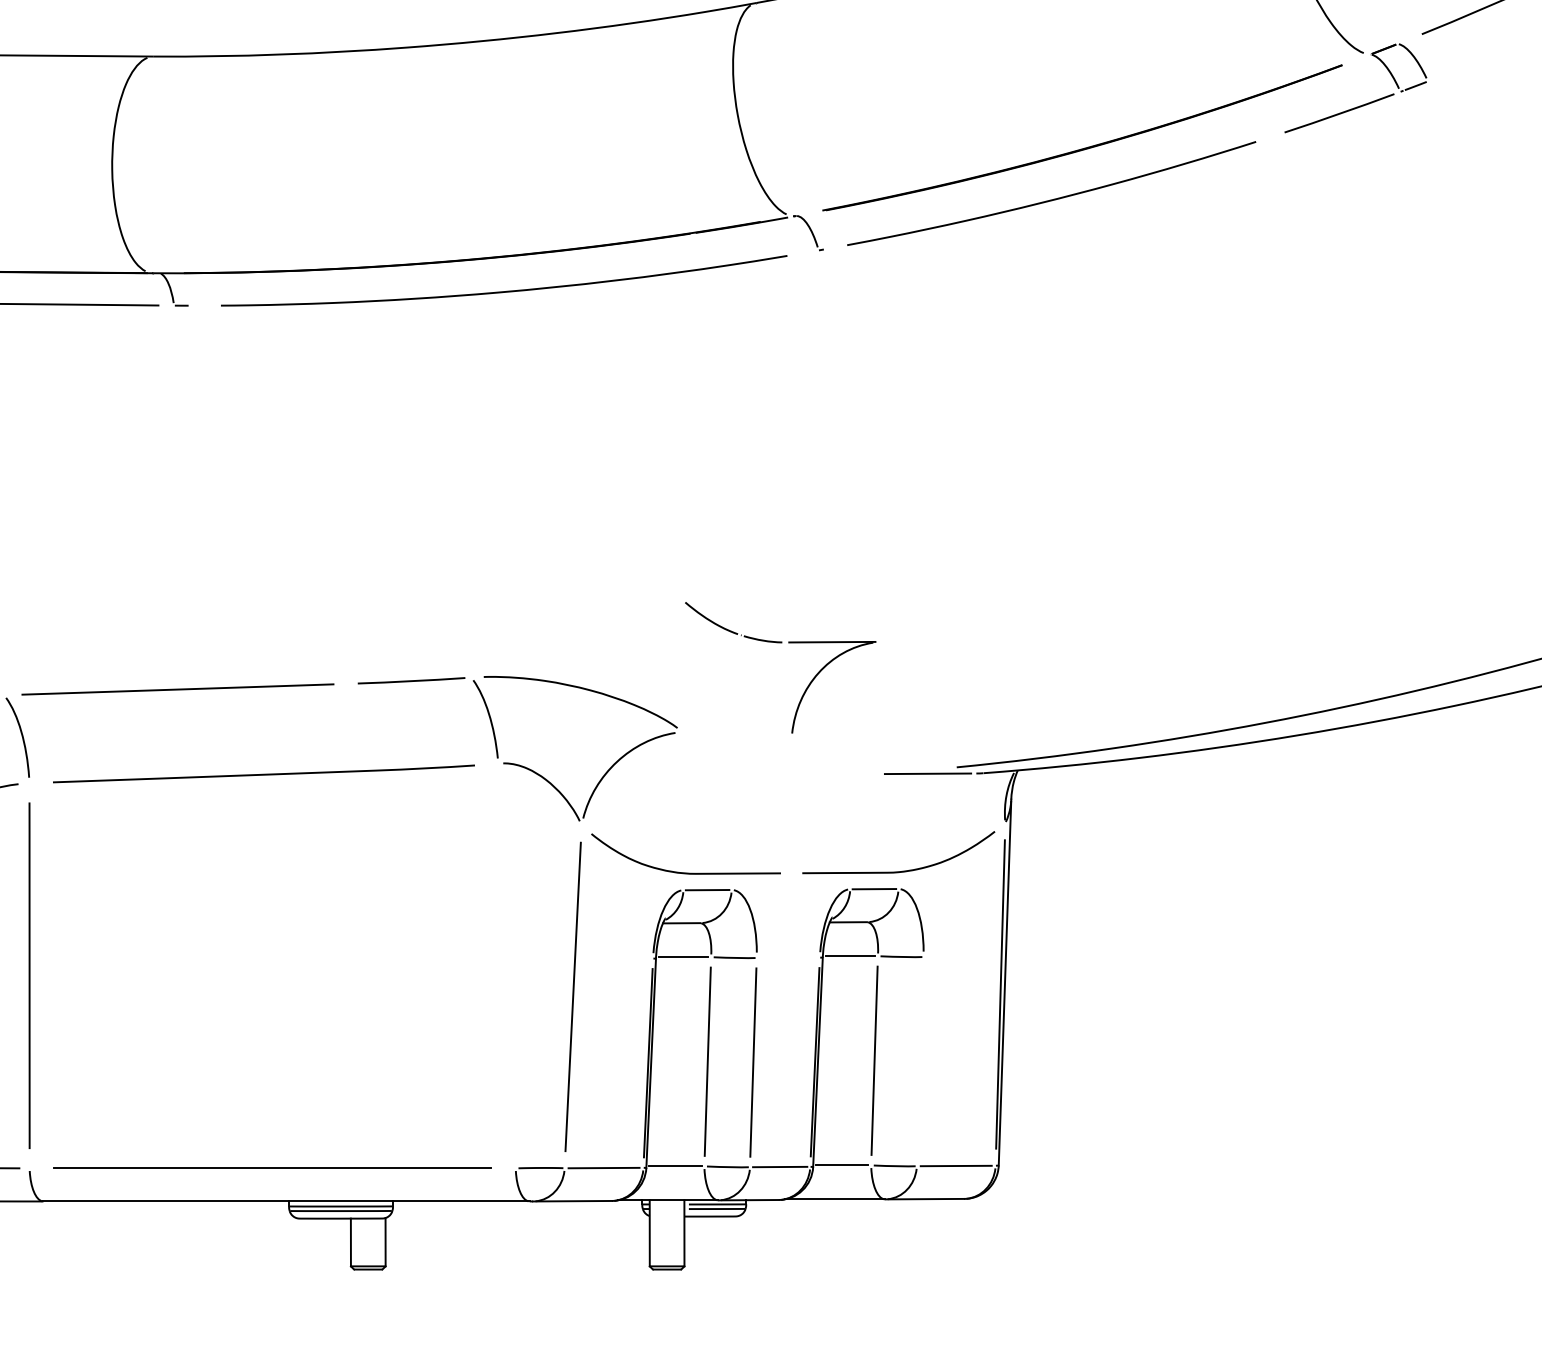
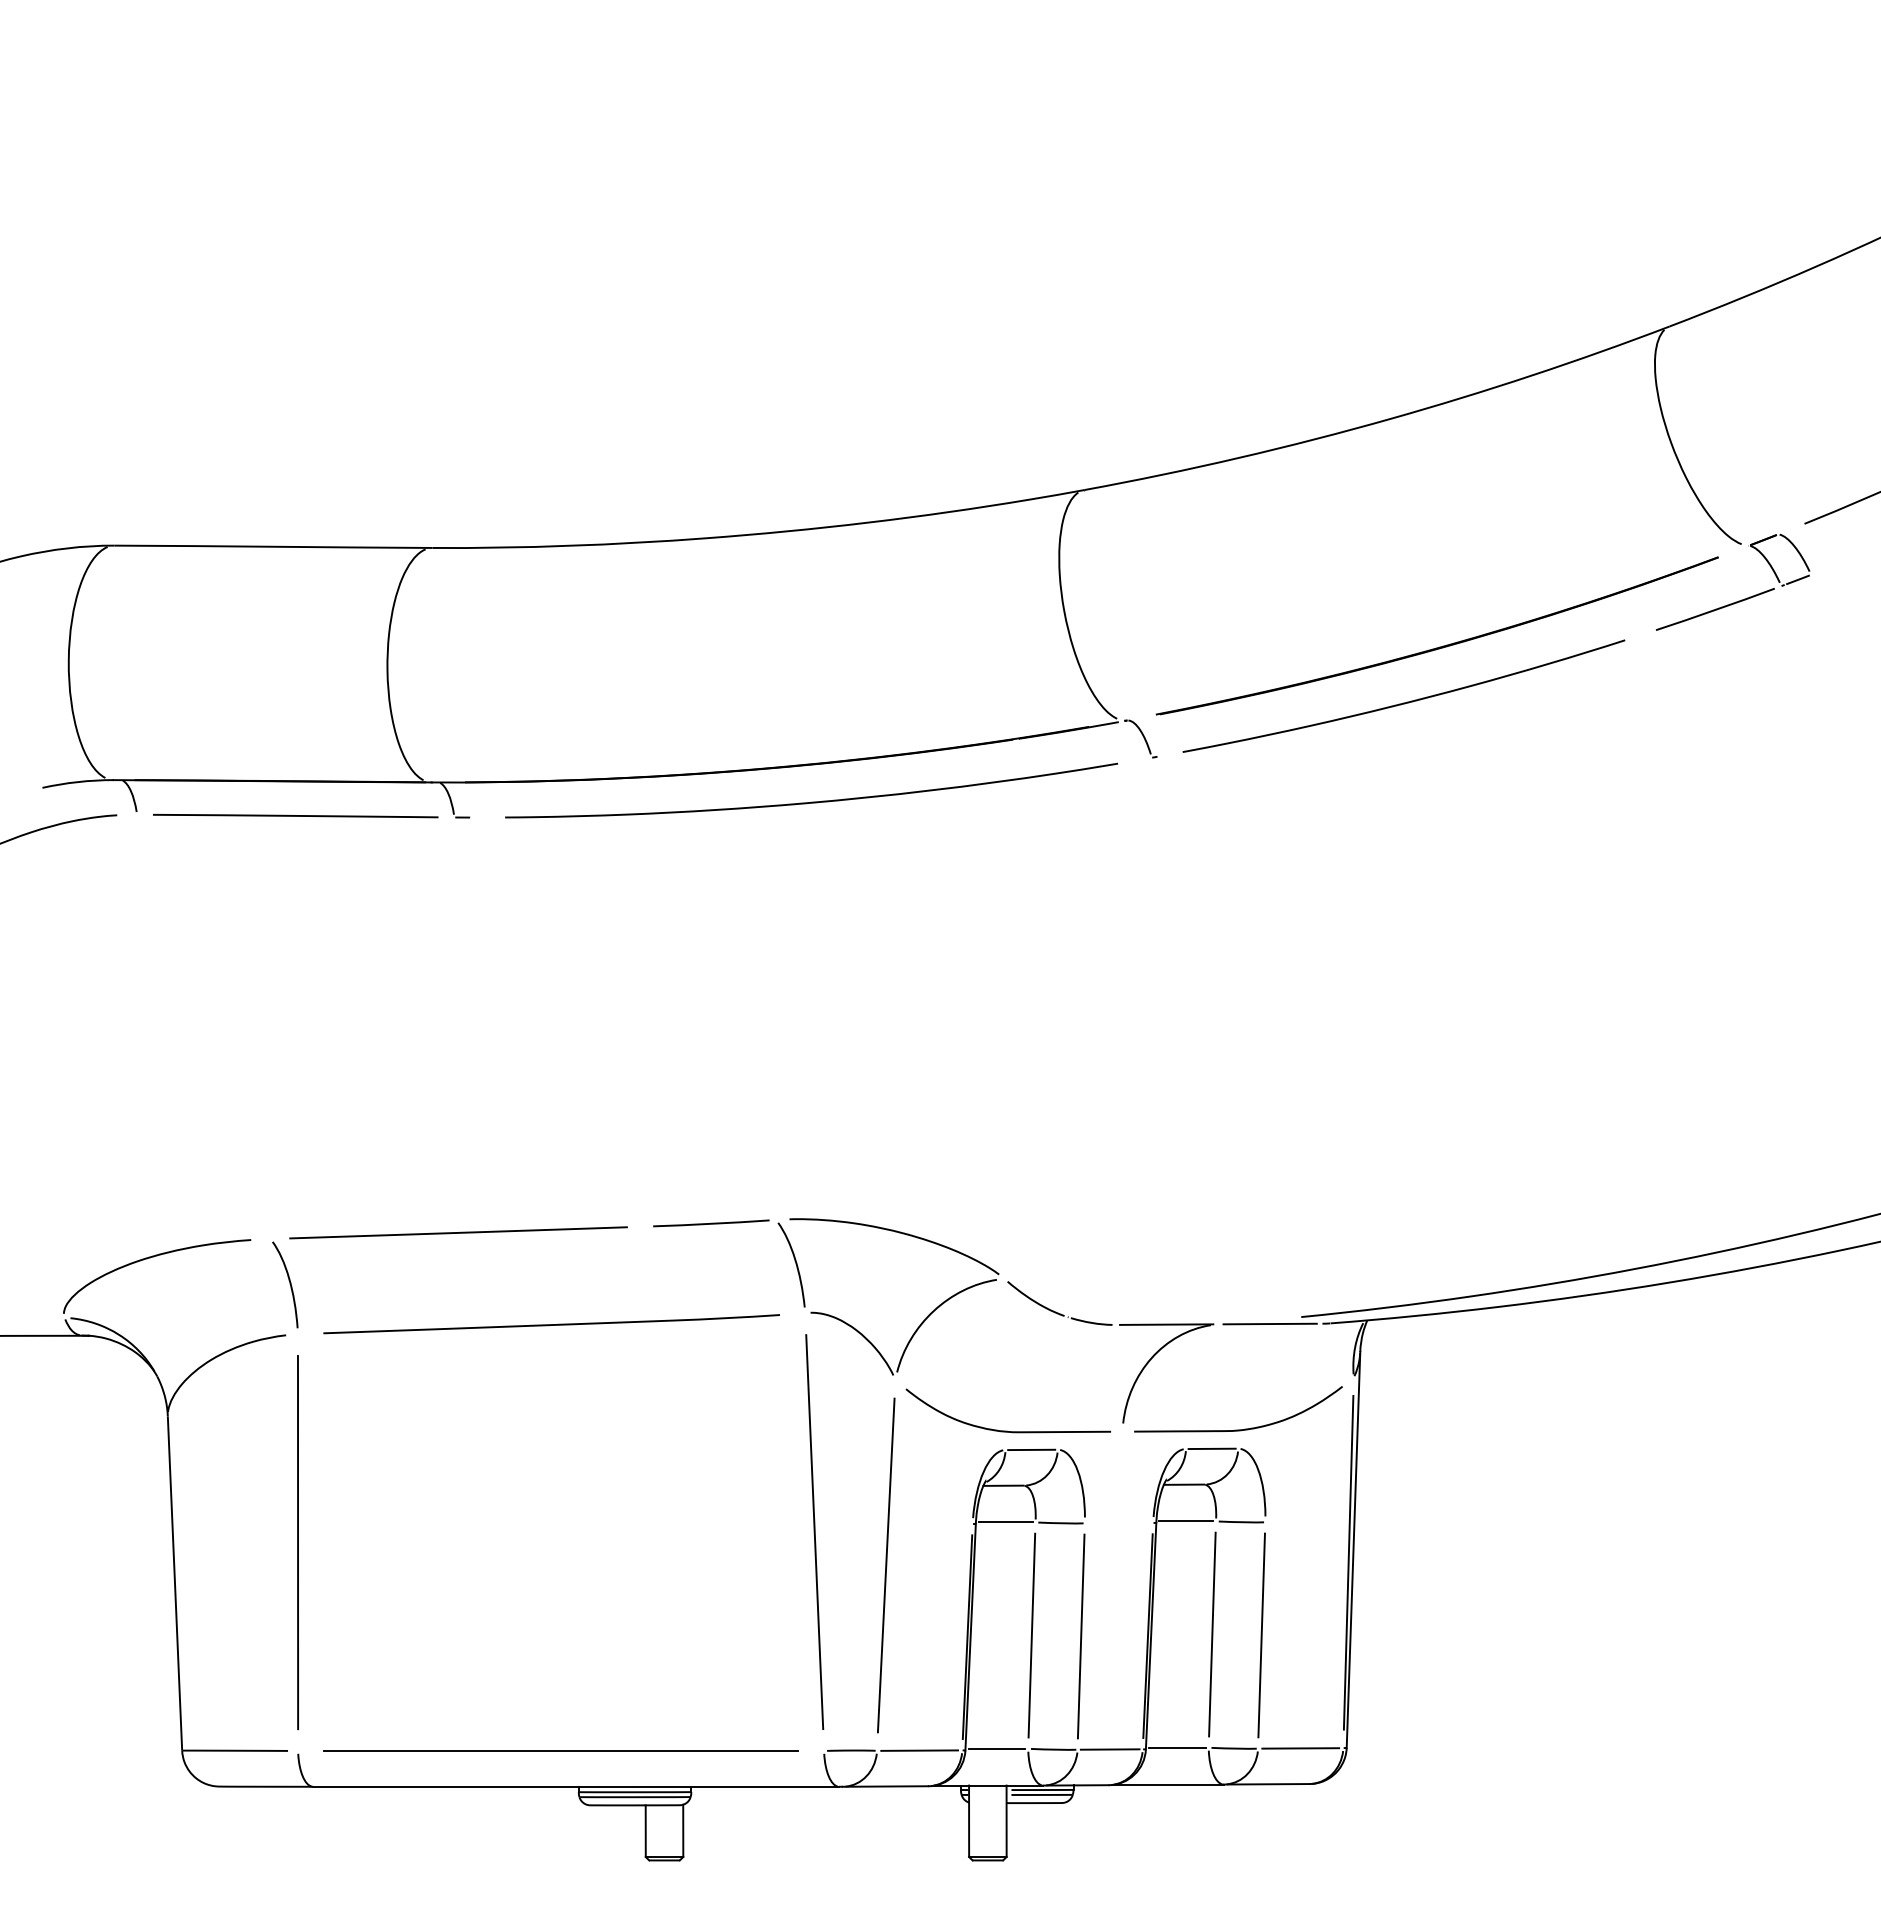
part: (780, 642) -> (1110, 1325), moved
line: (506, 966) -> (814, 1532), added
line: (919, 1061) -> (1261, 1635), added

